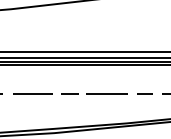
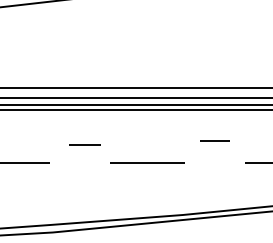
line: (69, 93) -> (83, 143), moved
line: (144, 93) -> (214, 139), moved

